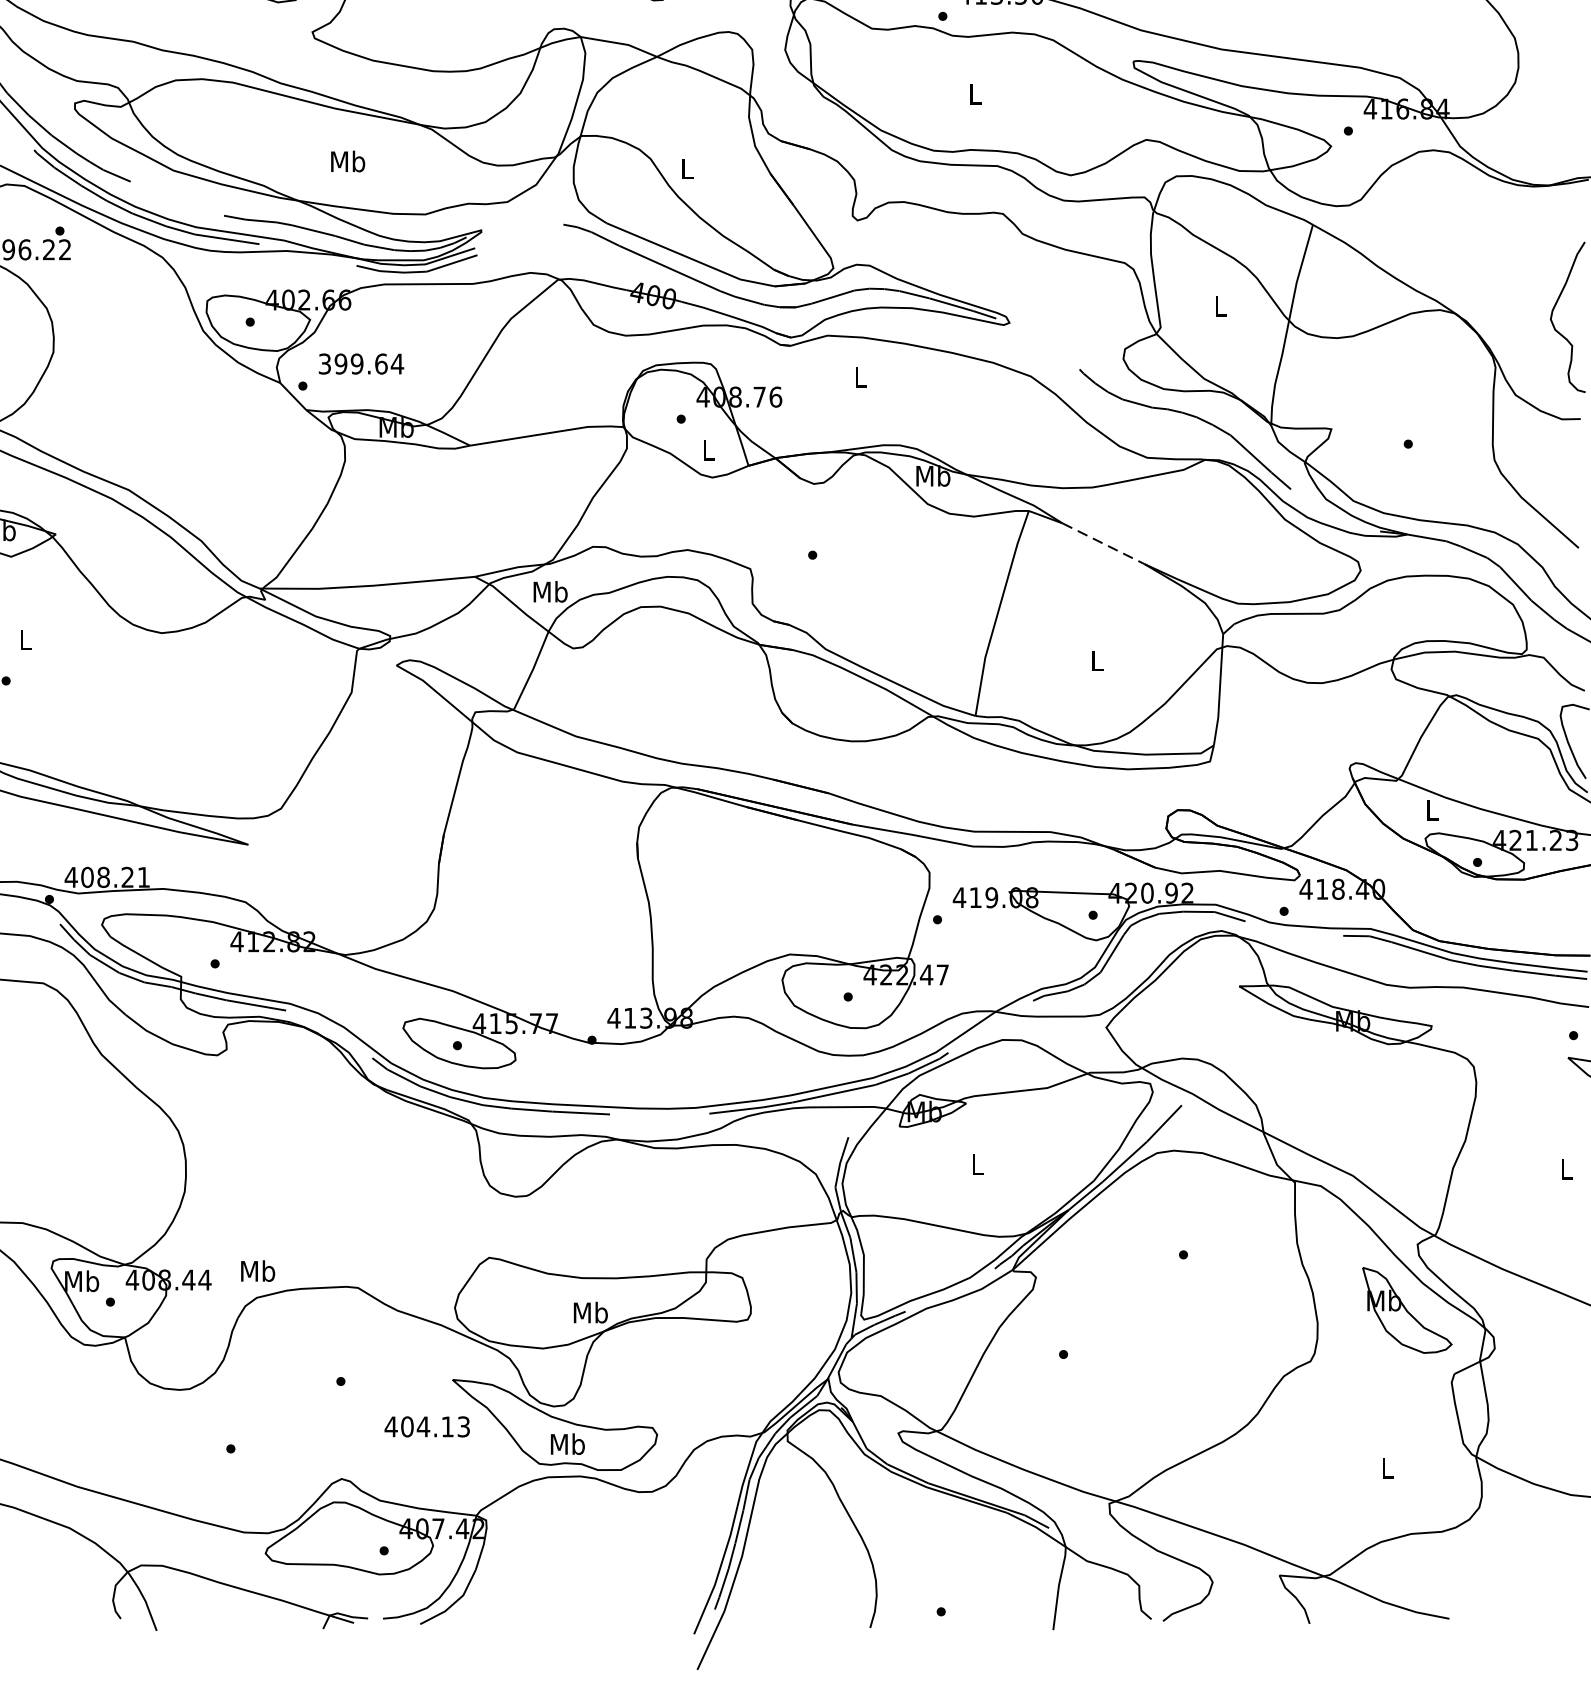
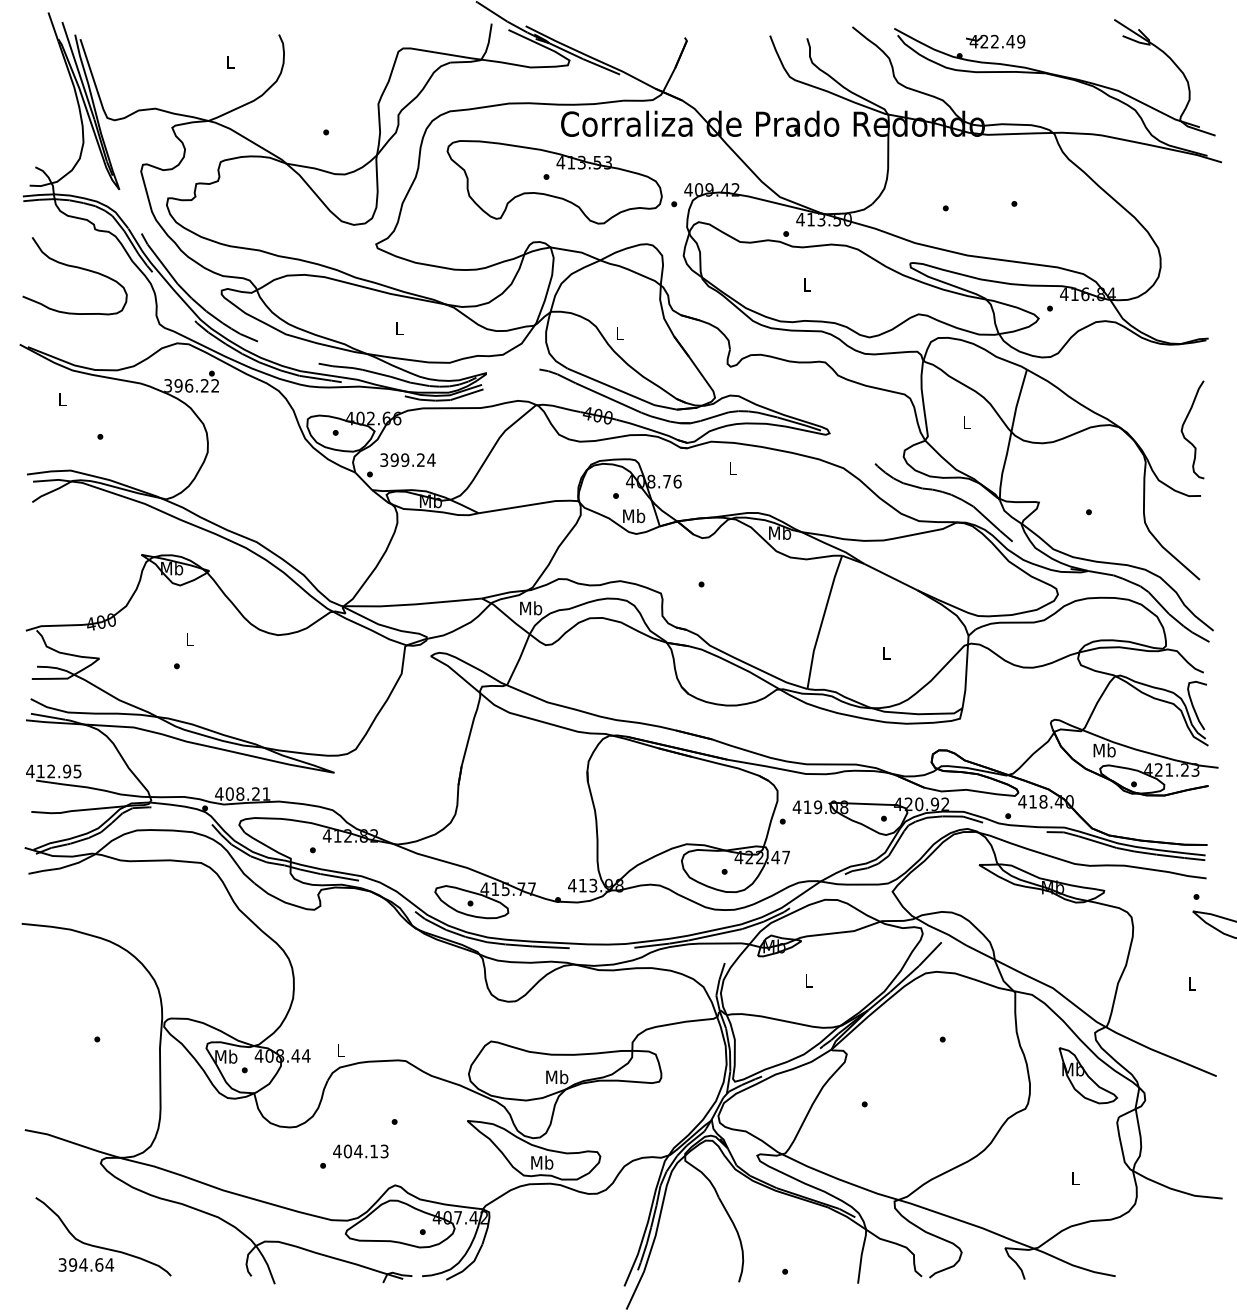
text: (348, 161) -> (399, 328), Mb -> L
text: (382, 363) -> (421, 459), 399.64 -> 399.24
text: (709, 450) -> (634, 516), L -> Mb
line: (1103, 544) -> (890, 577), dashed -> solid
text: (1432, 810) -> (1104, 750), L -> Mb
text: (257, 1271) -> (340, 1050), Mb -> L
text: (426, 1426) -> (360, 1151), moved

